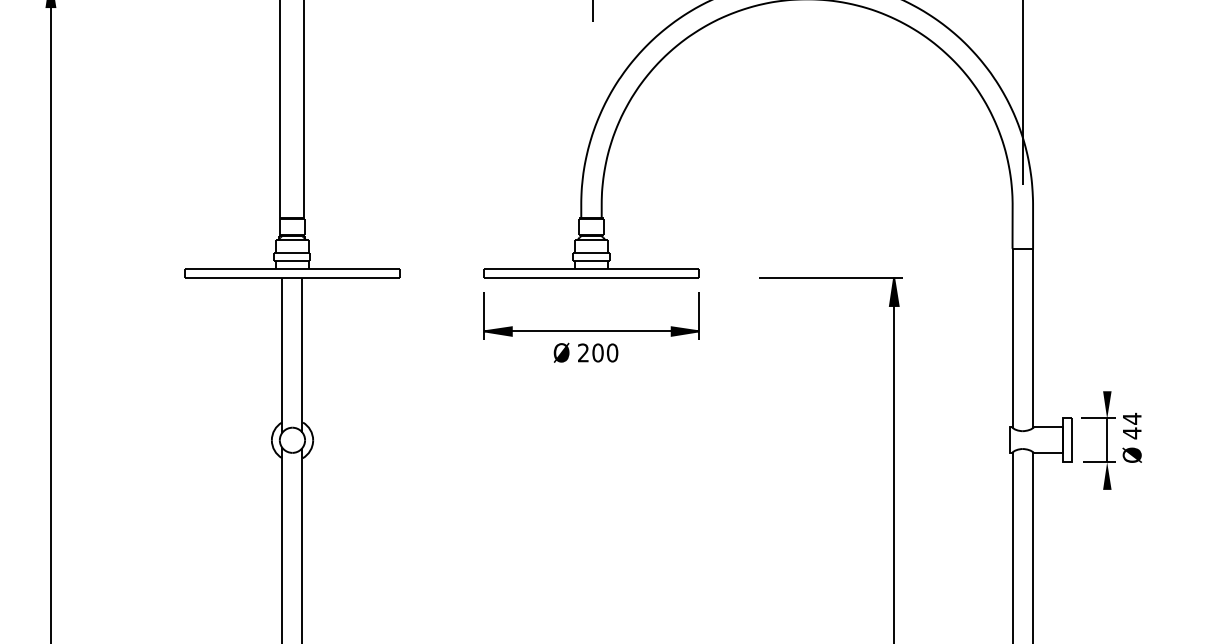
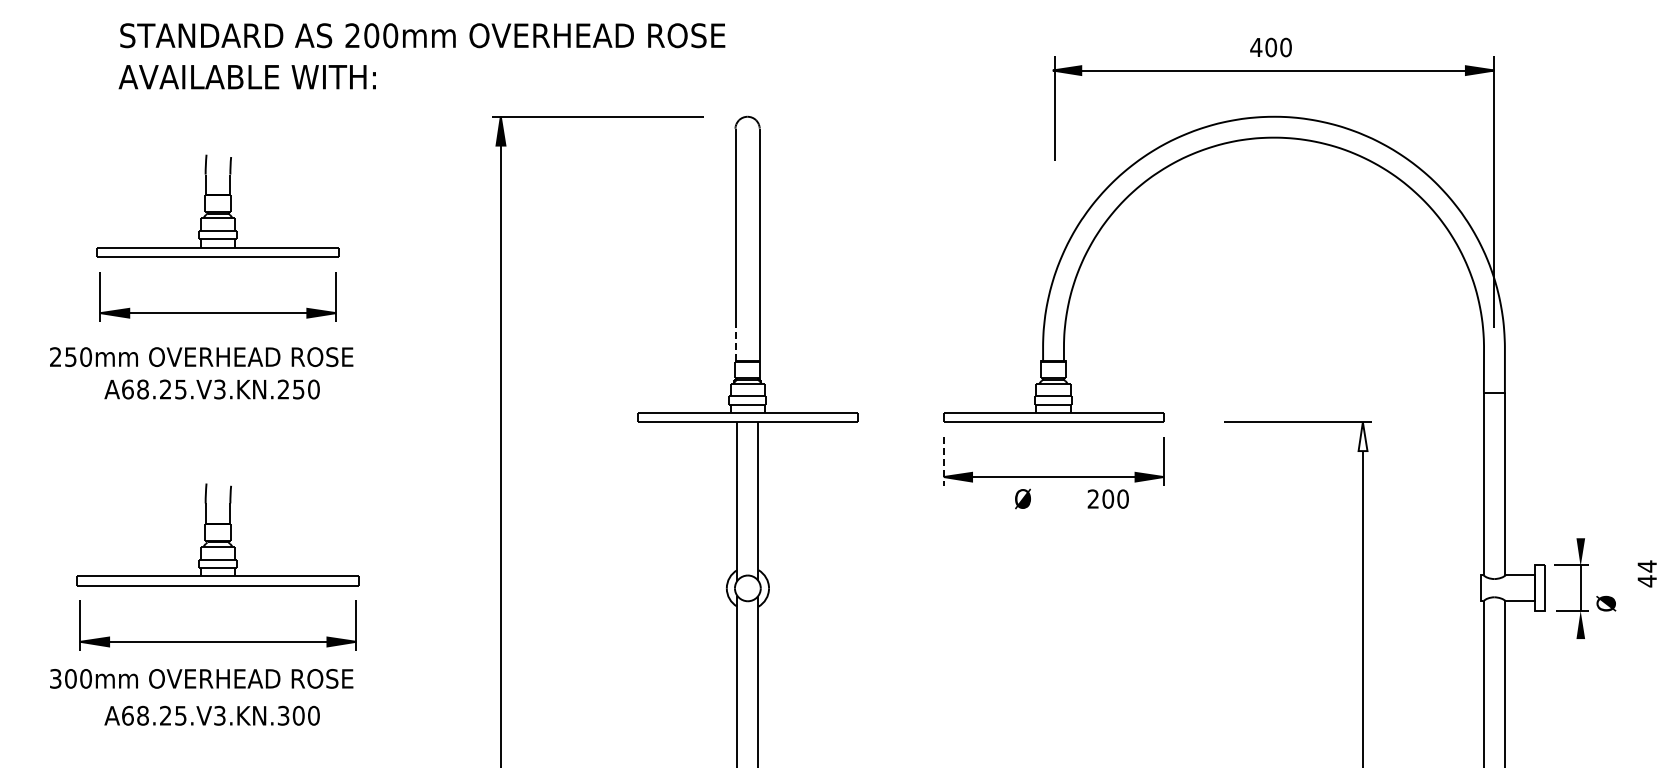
line: (280, 198) -> (735, 341), solid -> dashed
fill: (893, 291) -> (1362, 436), removed
line: (483, 316) -> (943, 461), solid -> dashed
text: (597, 352) -> (1107, 498), moved
text: (1131, 425) -> (1646, 573), moved

